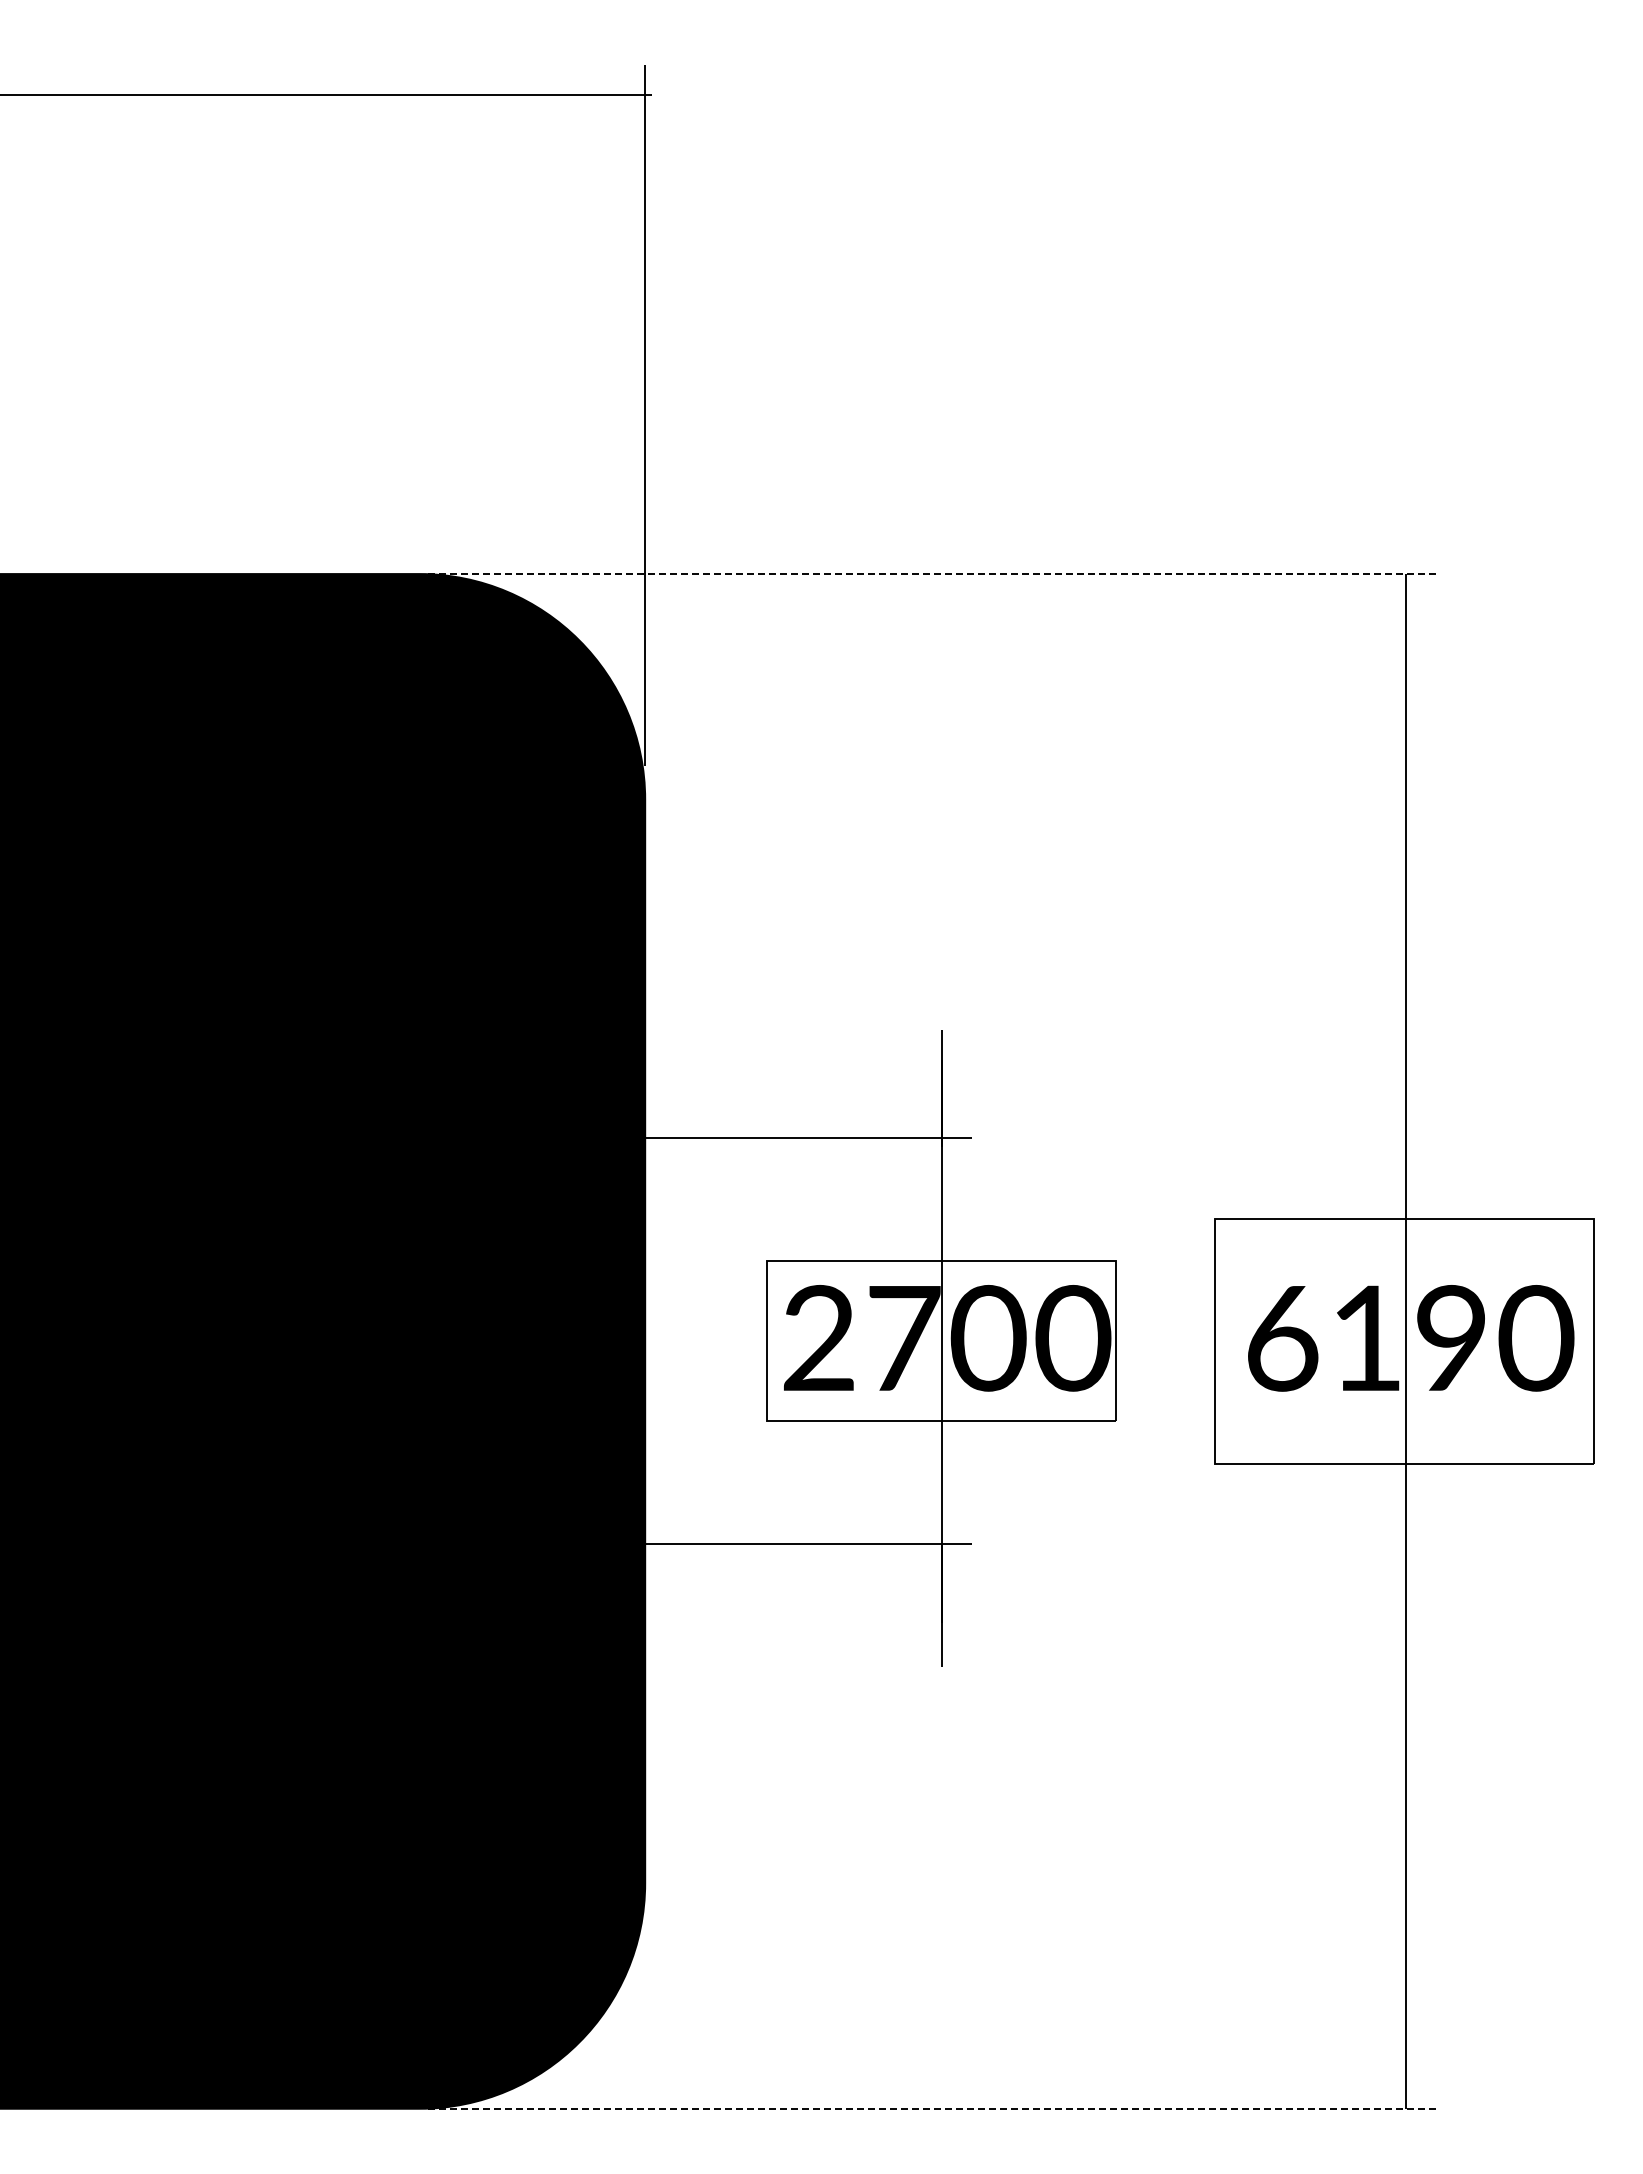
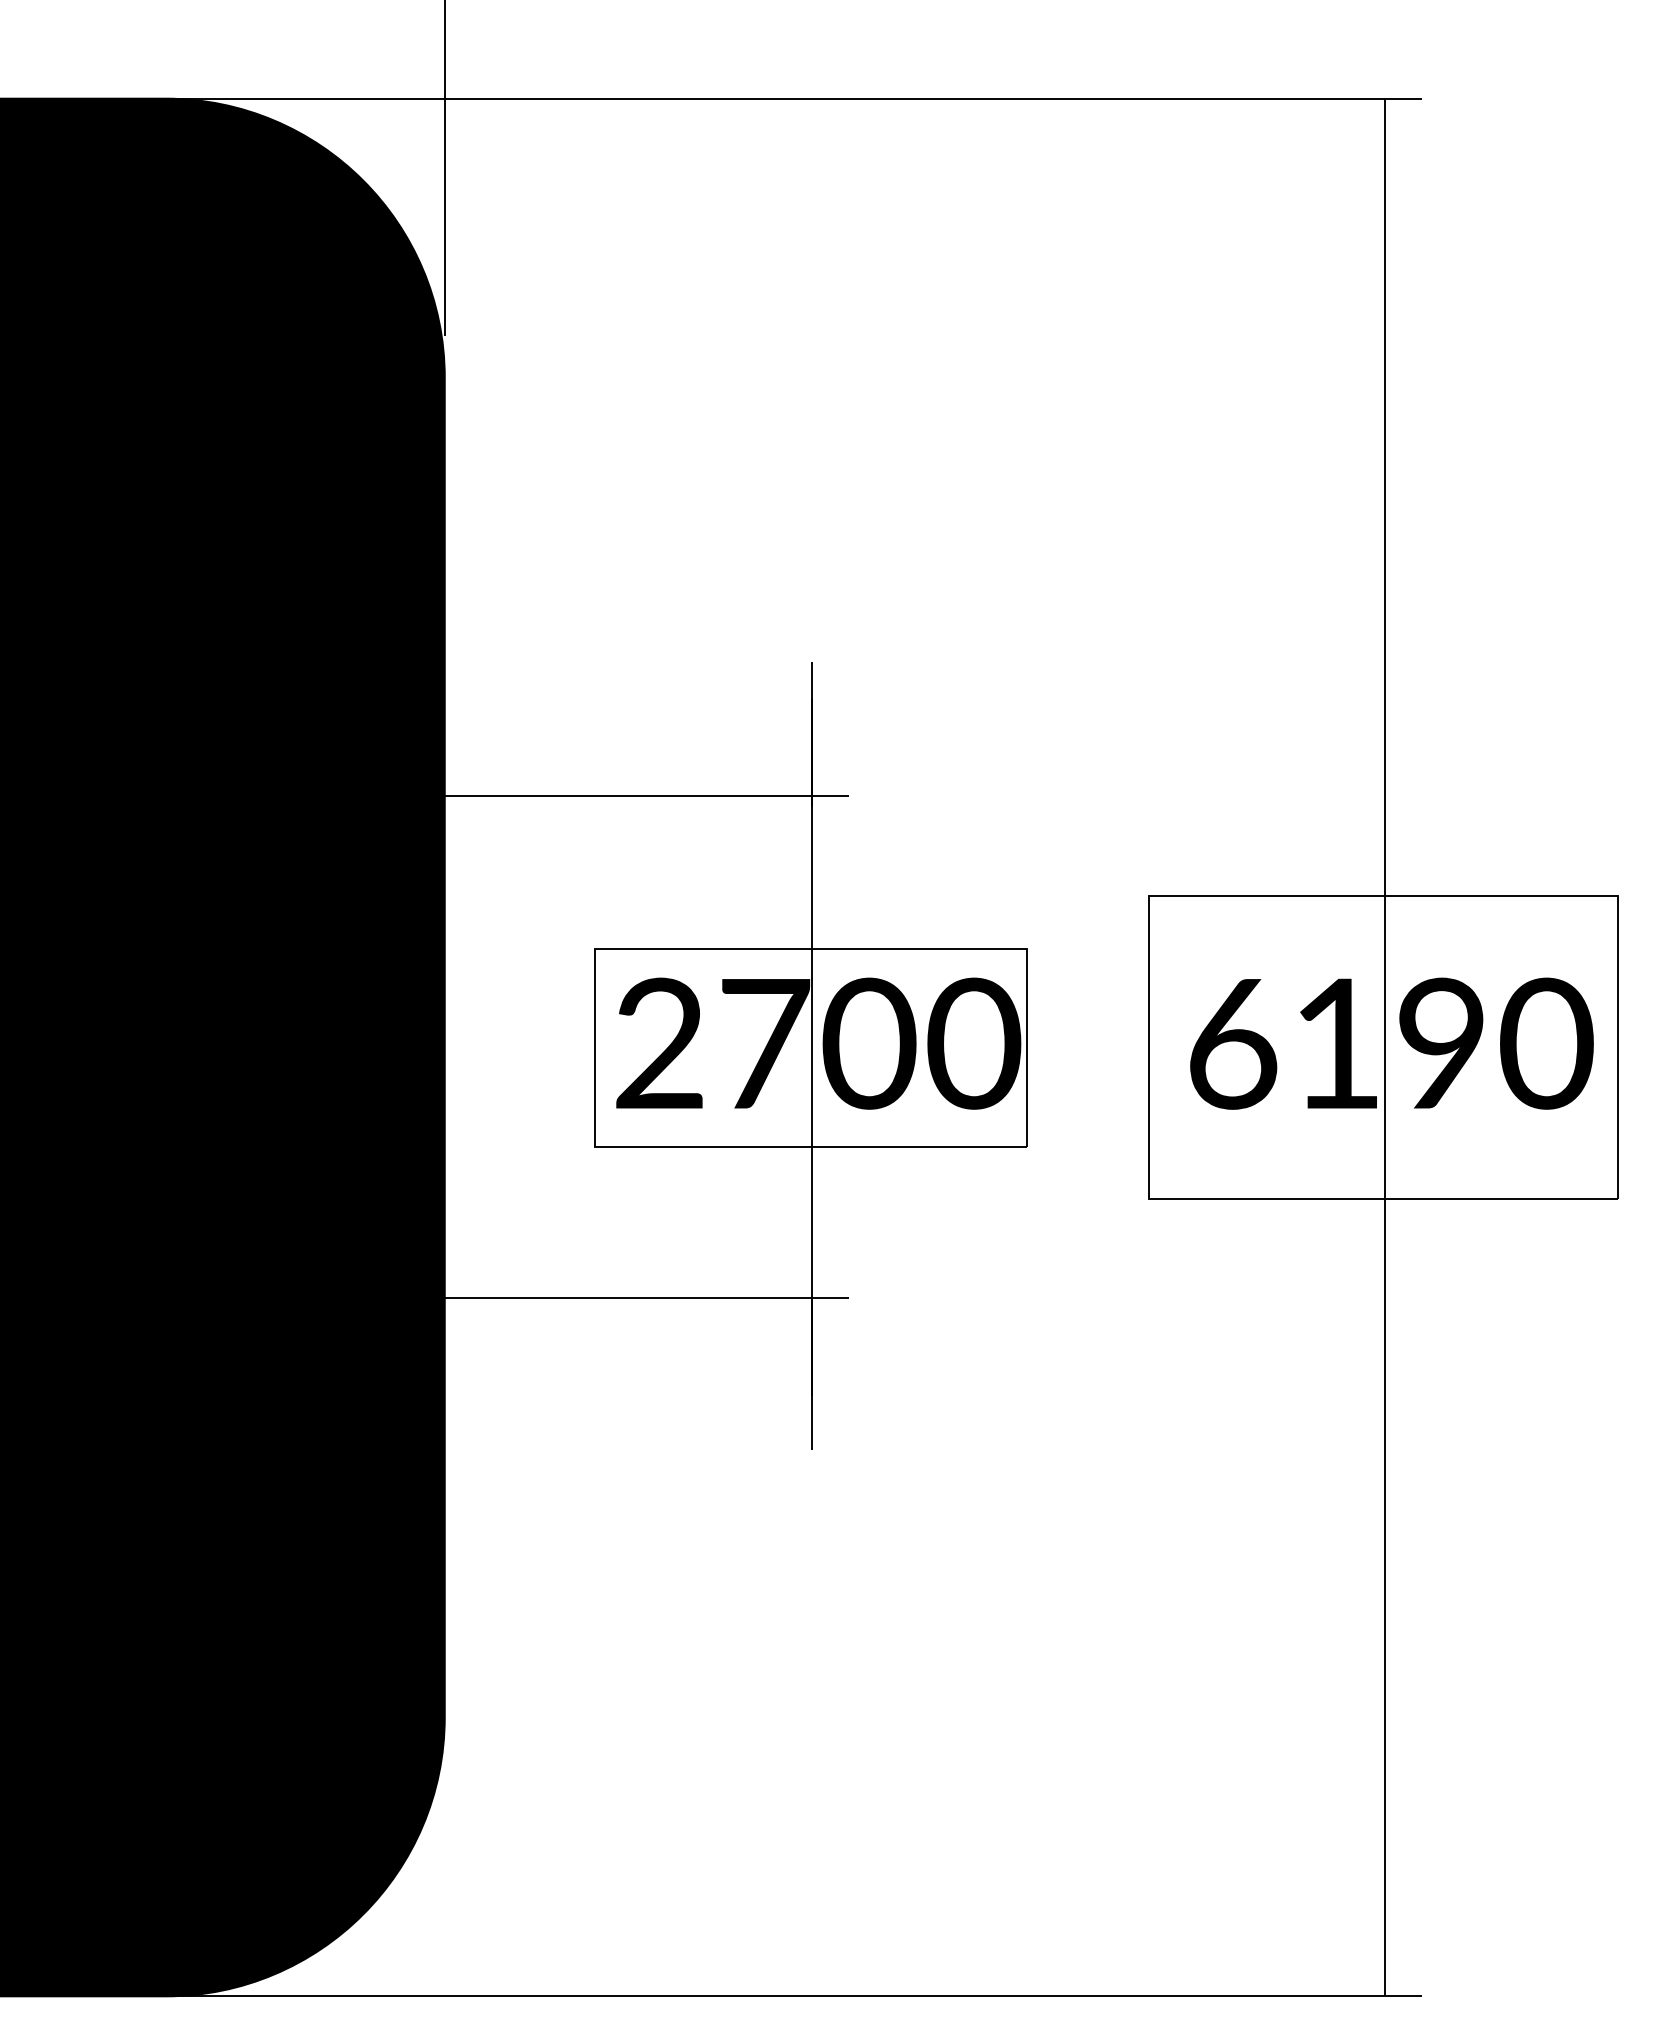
line: (931, 574) -> (798, 99), dashed -> solid
line: (931, 2108) -> (798, 1996), dashed -> solid

